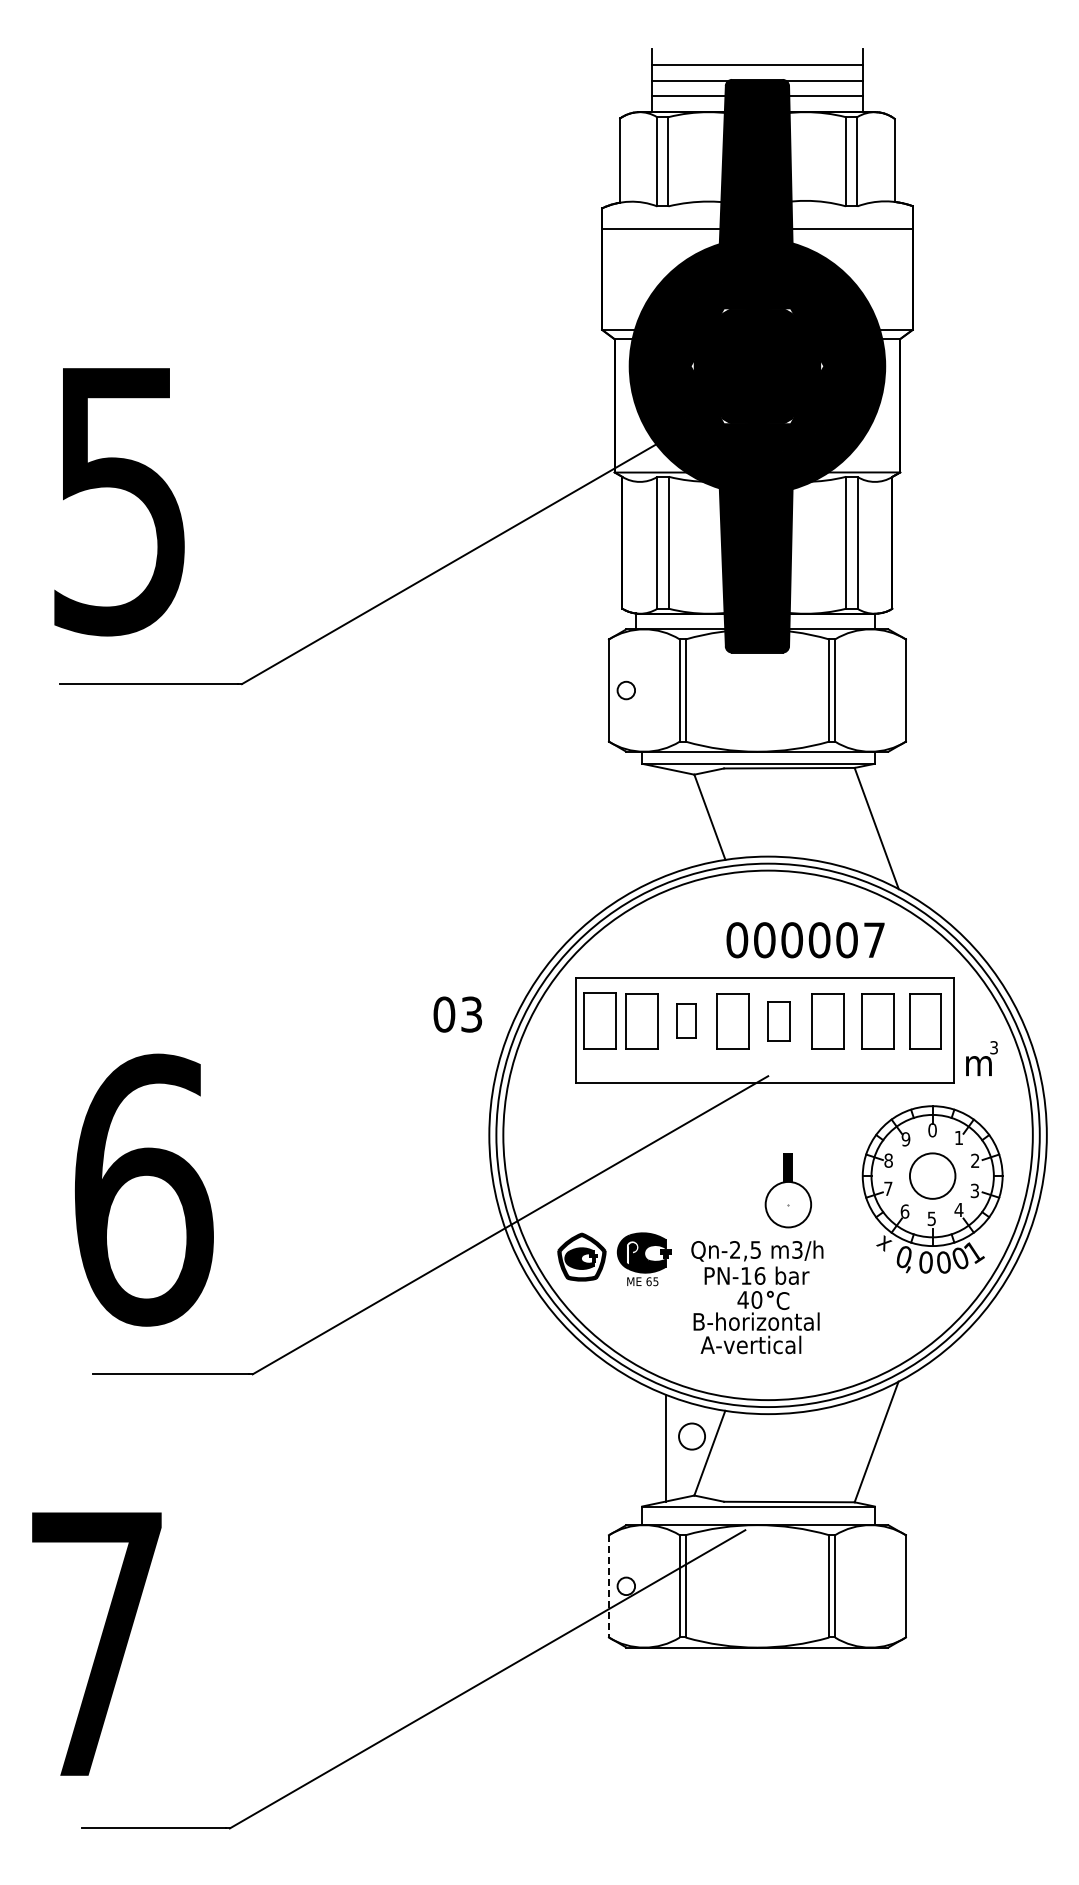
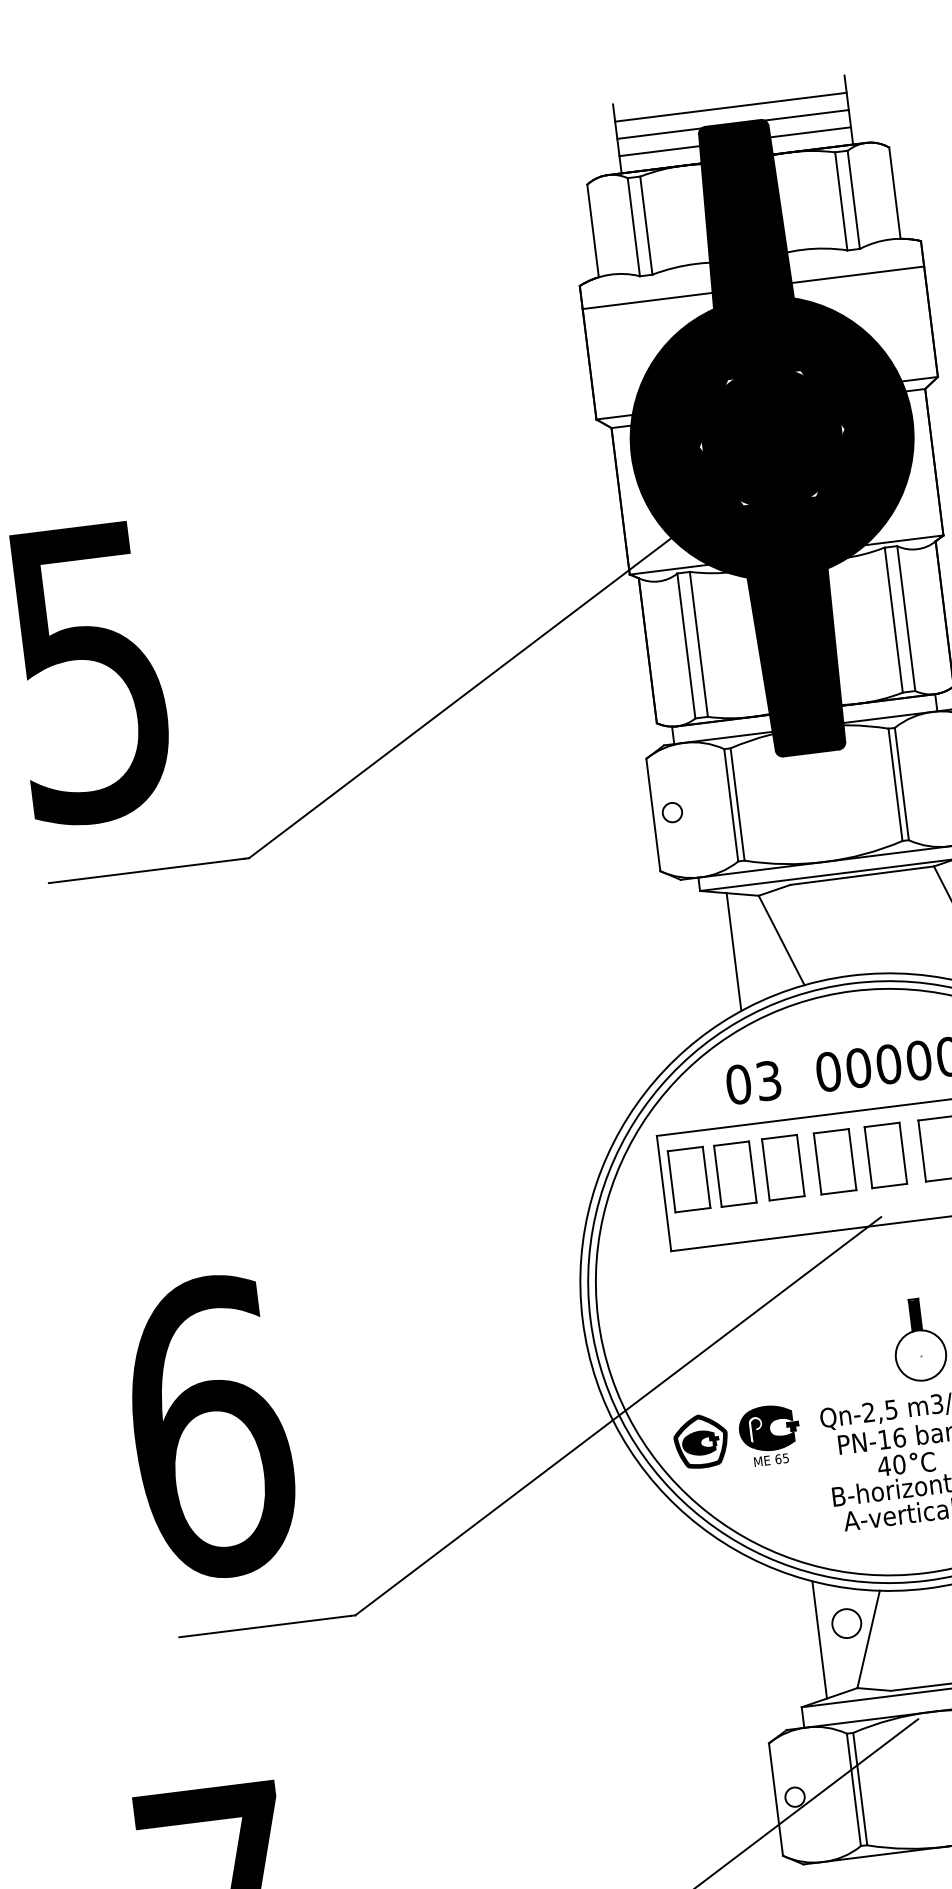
line: (665, 822) -> (733, 952), added
text: (457, 1014) -> (753, 1082), moved
part: (685, 1020) -> (782, 1167), size x1.67
part: (778, 1021) -> (884, 1155), size x1.43
line: (608, 1586) -> (775, 1799), dashed -> solid

